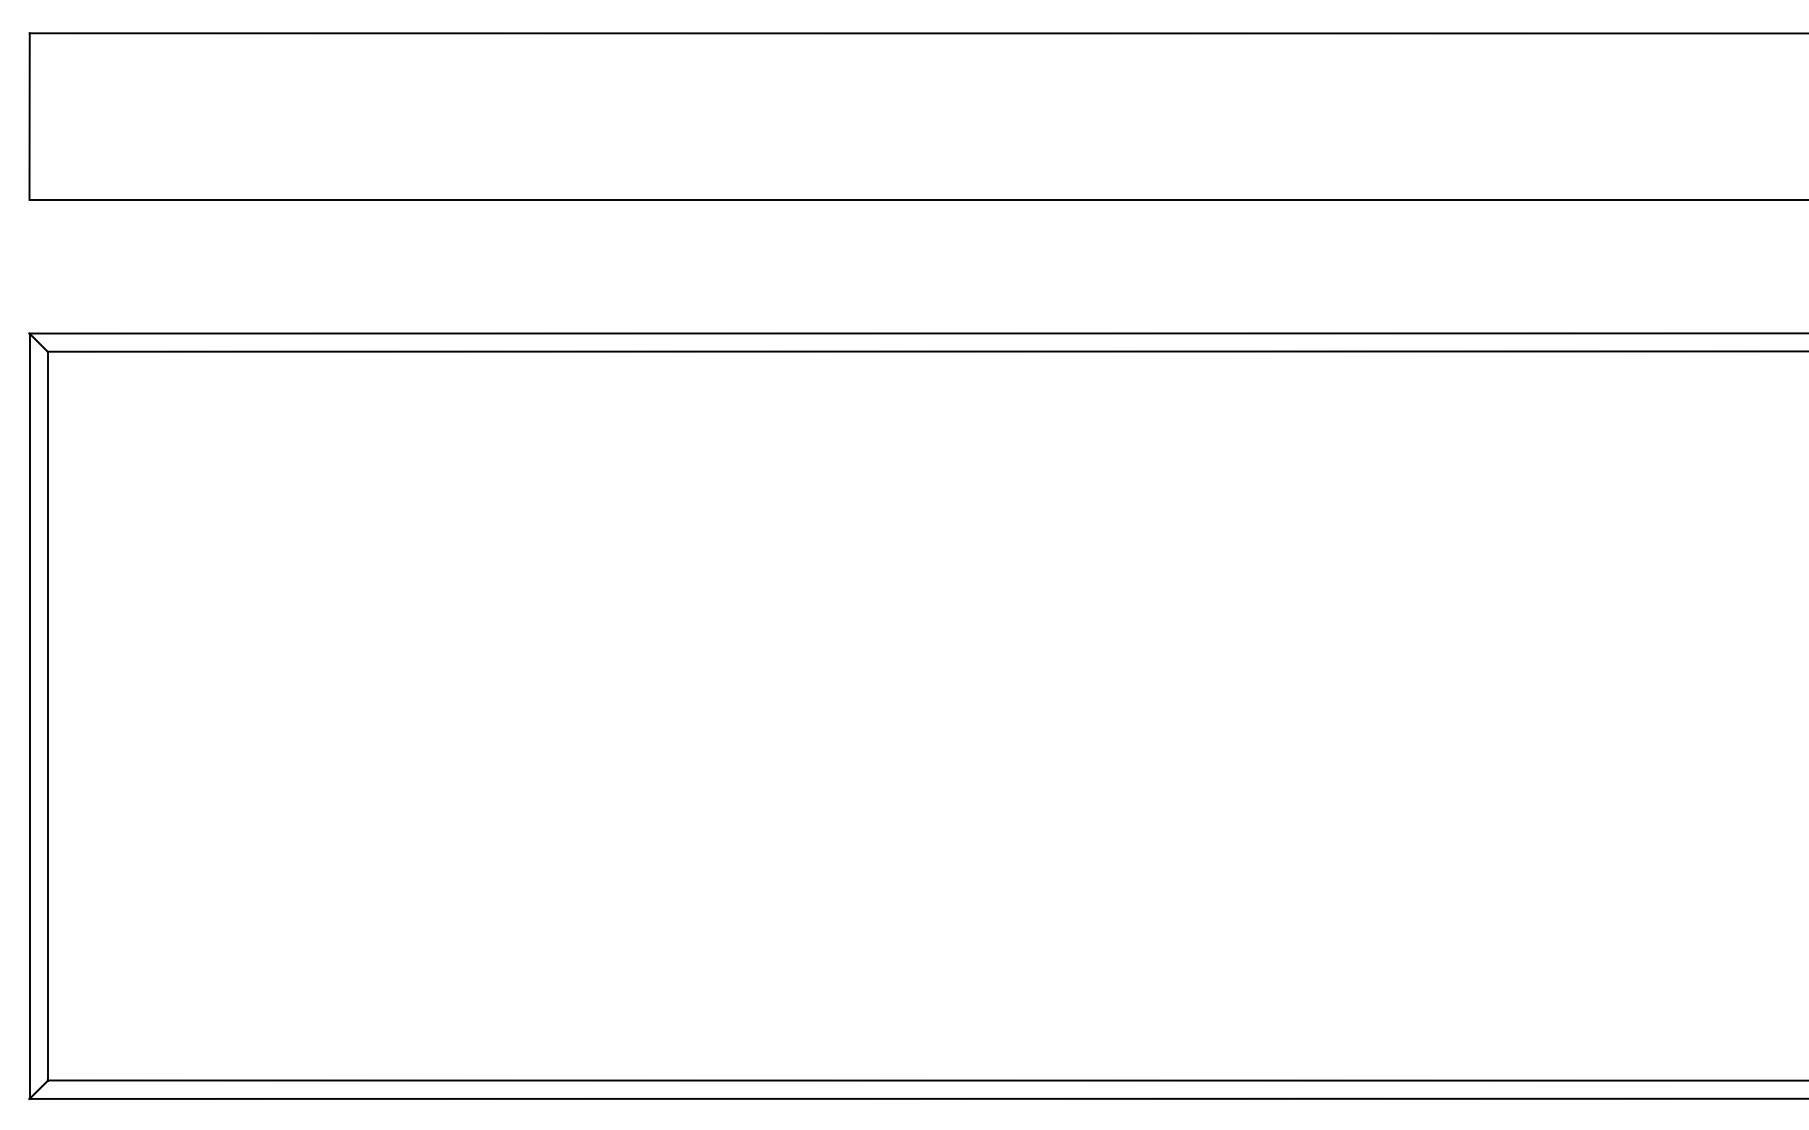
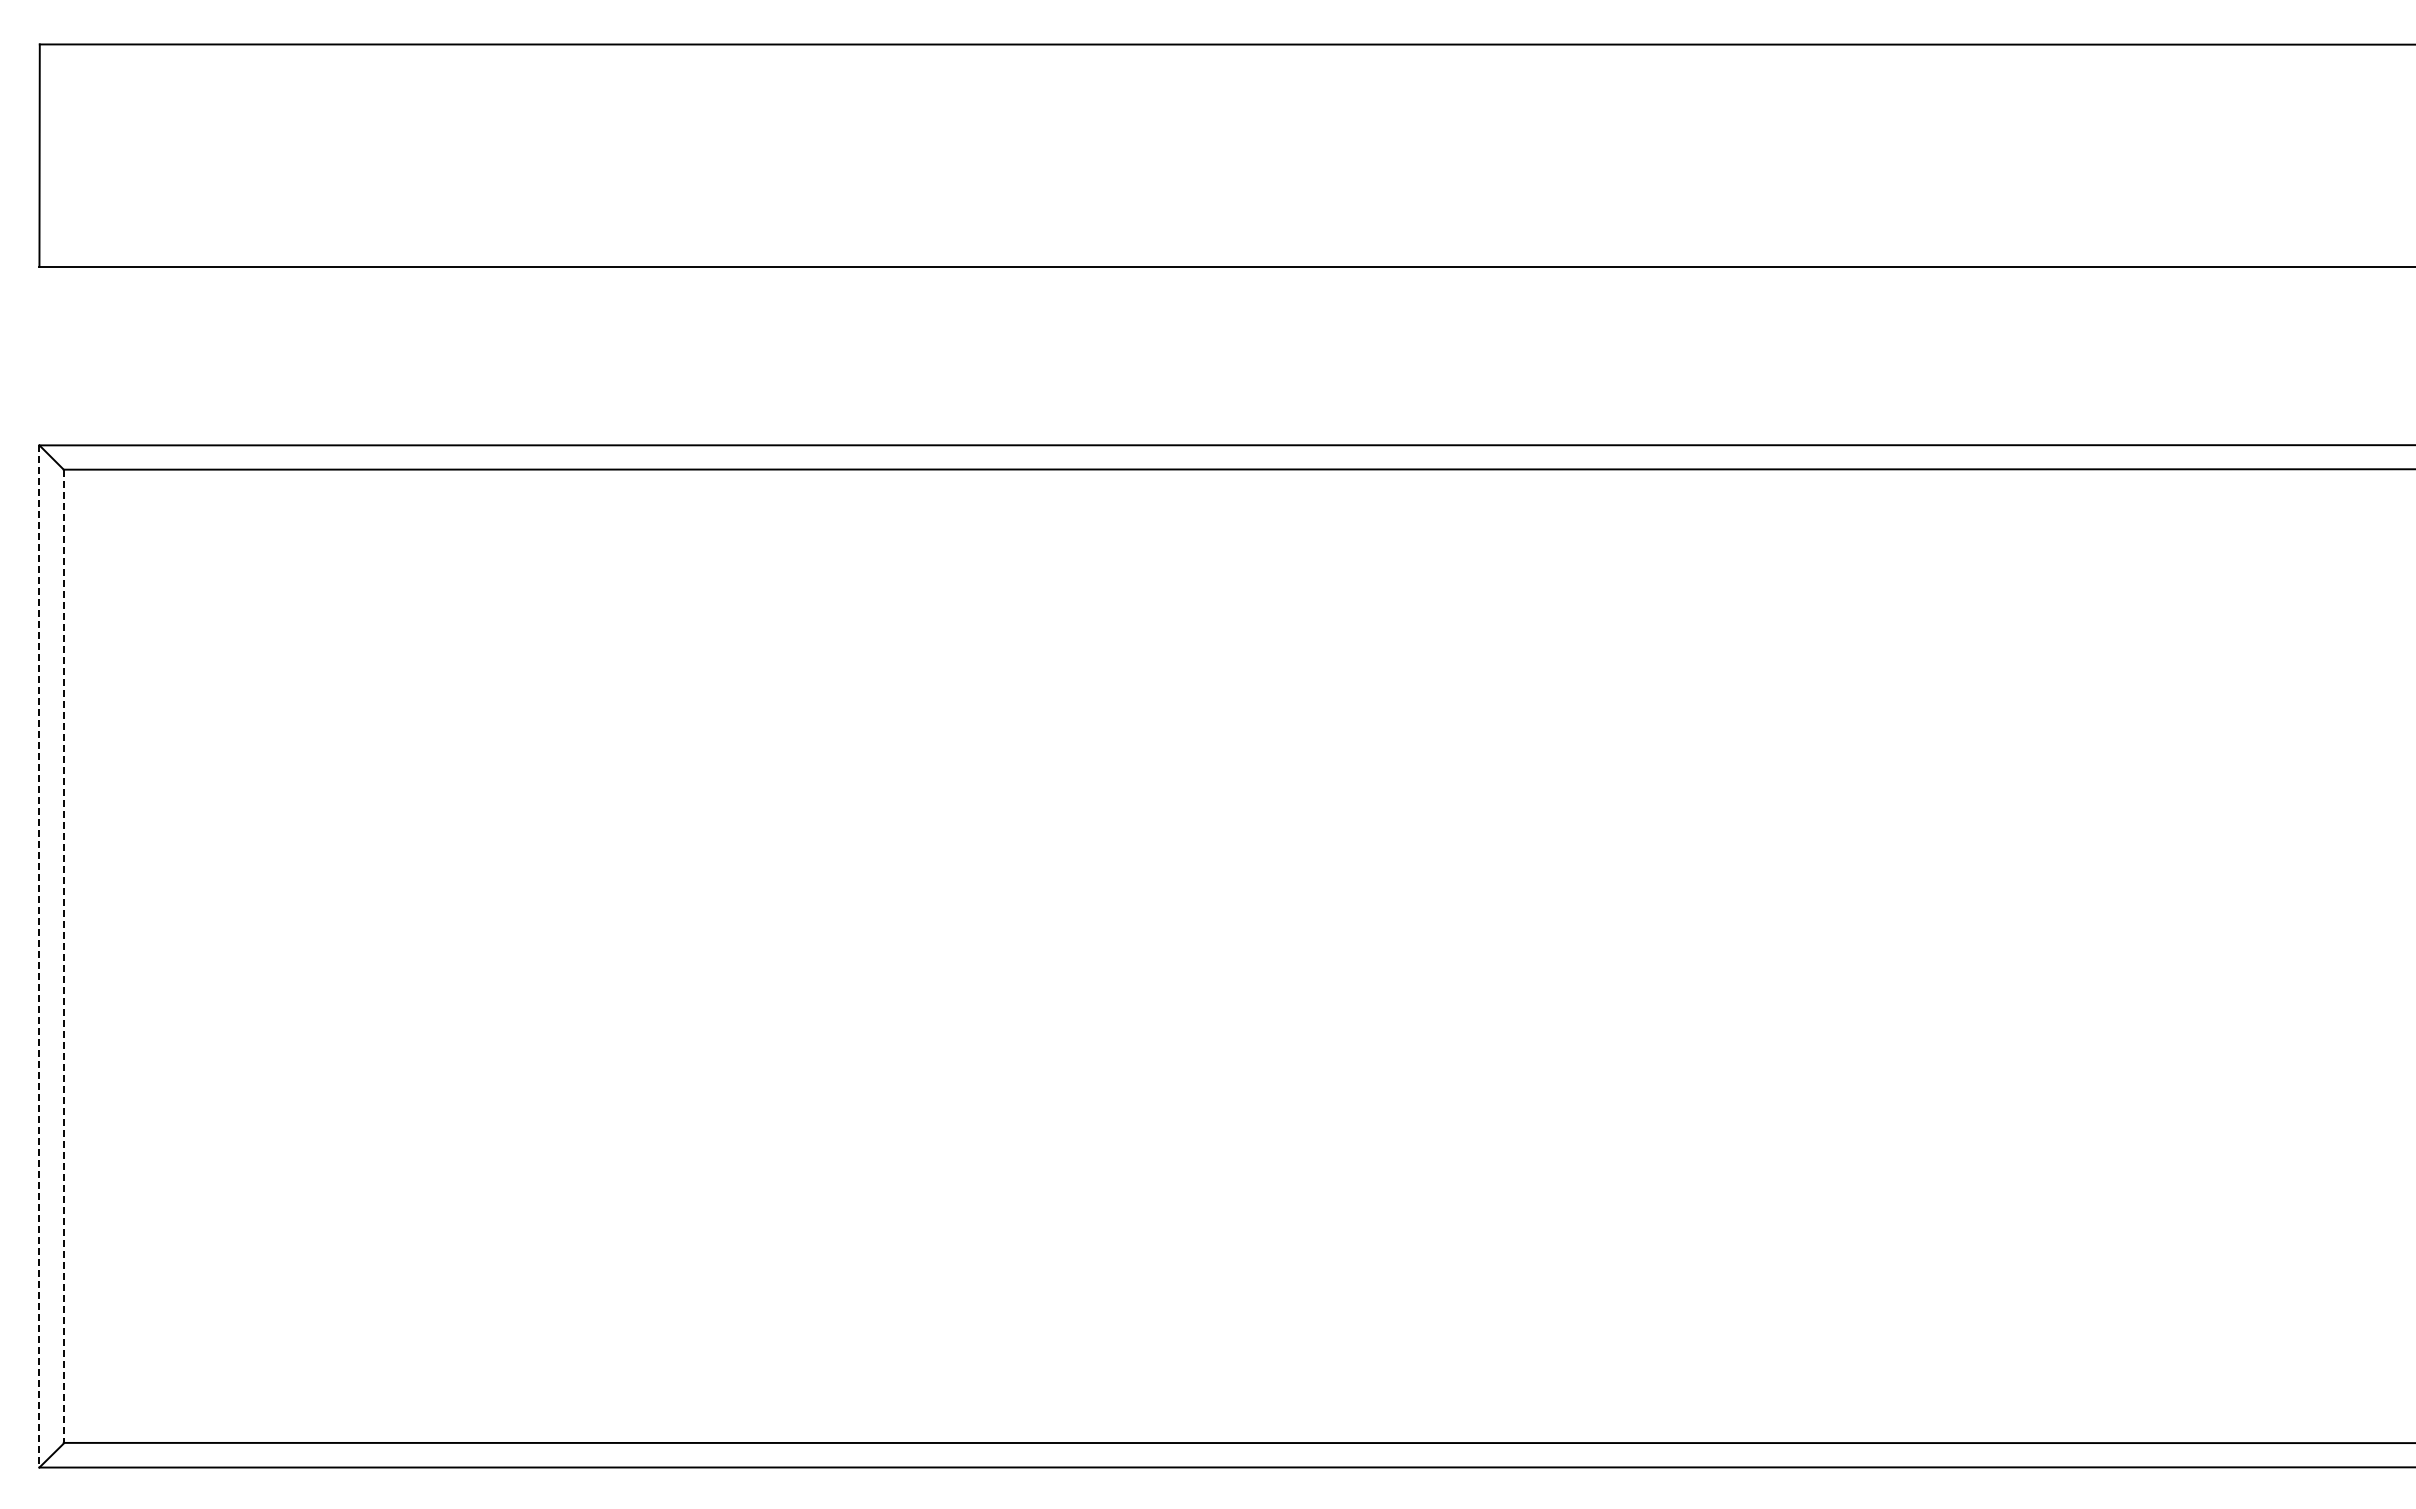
line: (29, 716) -> (39, 956), solid -> dashed
line: (47, 716) -> (63, 956), solid -> dashed

